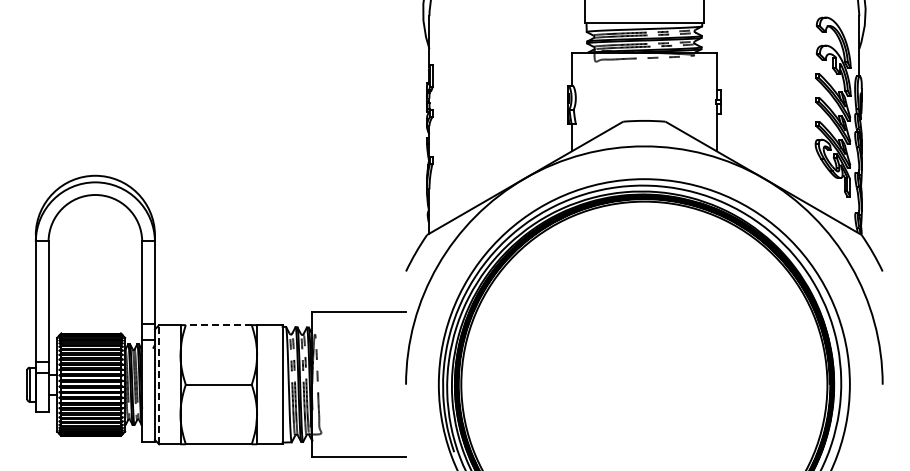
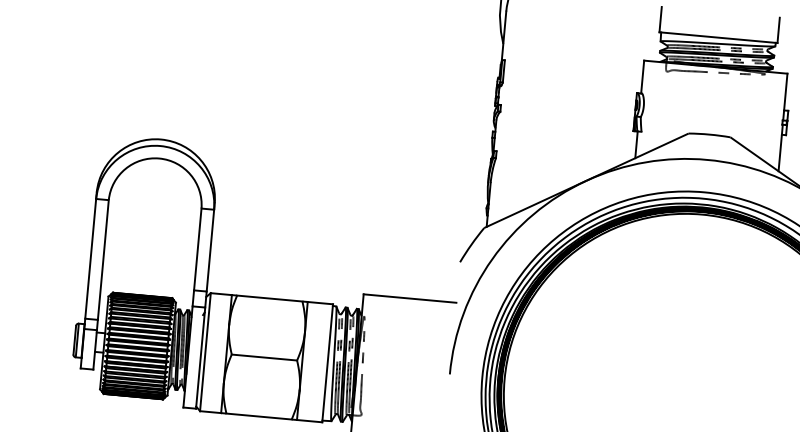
line: (218, 325) -> (269, 298), dashed -> solid
line: (159, 384) -> (205, 351), dashed -> solid

